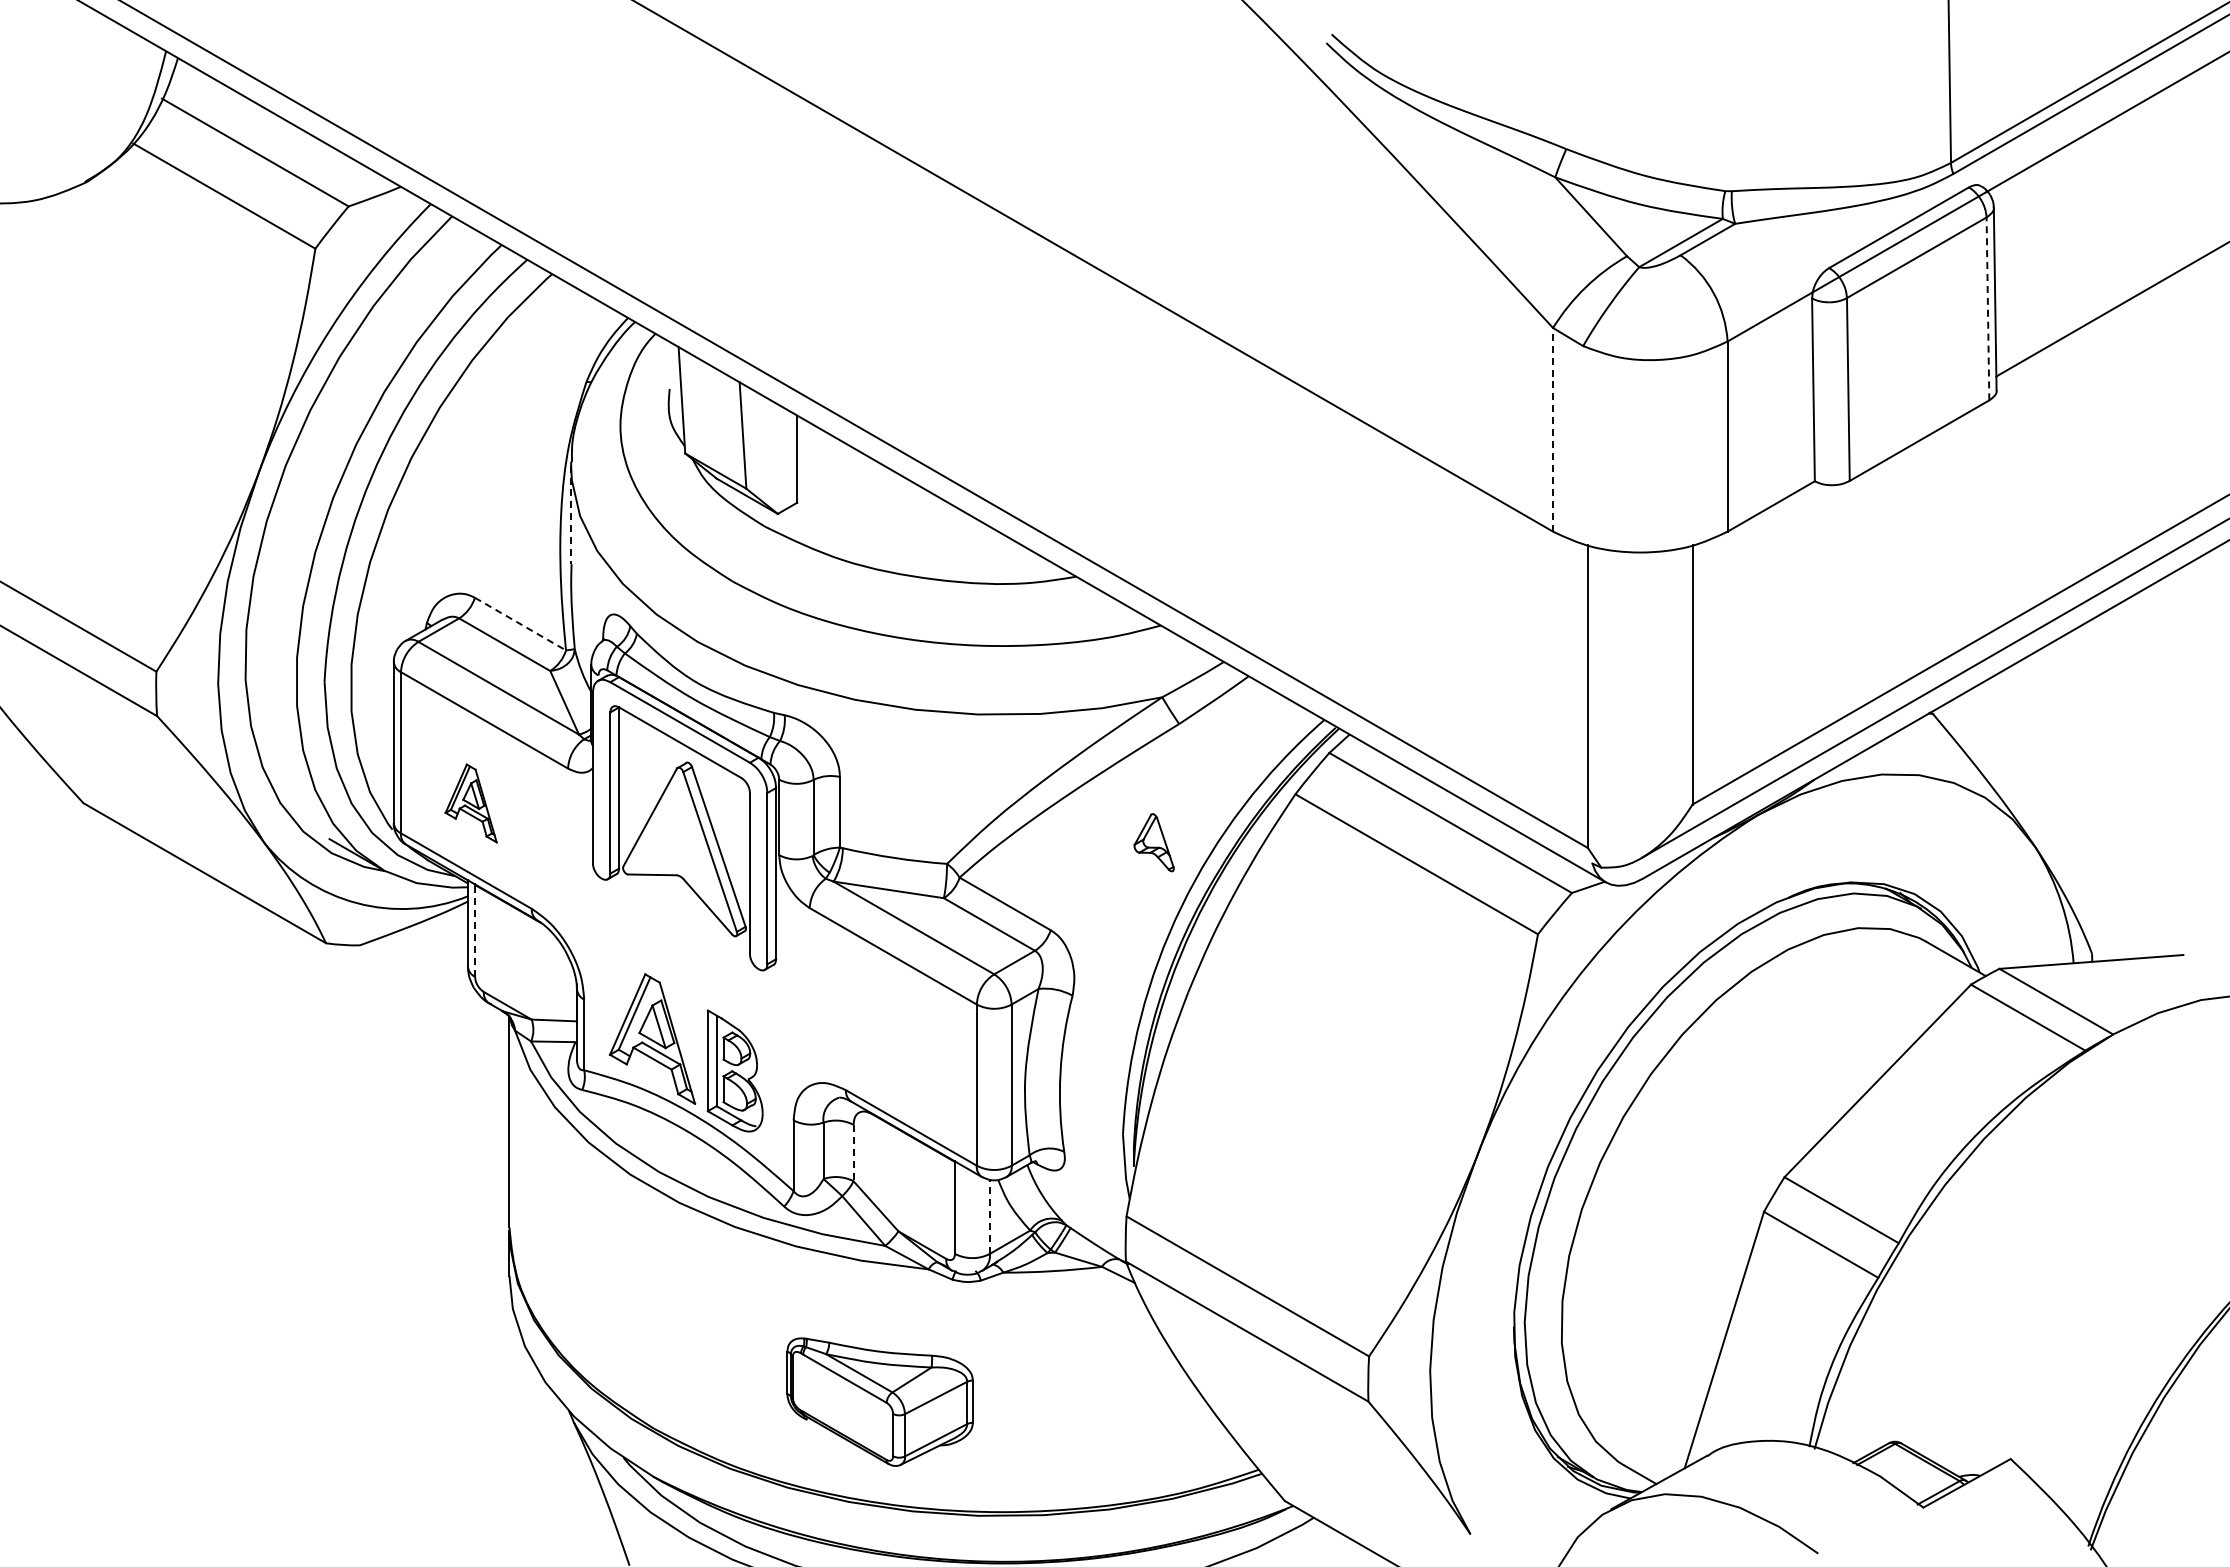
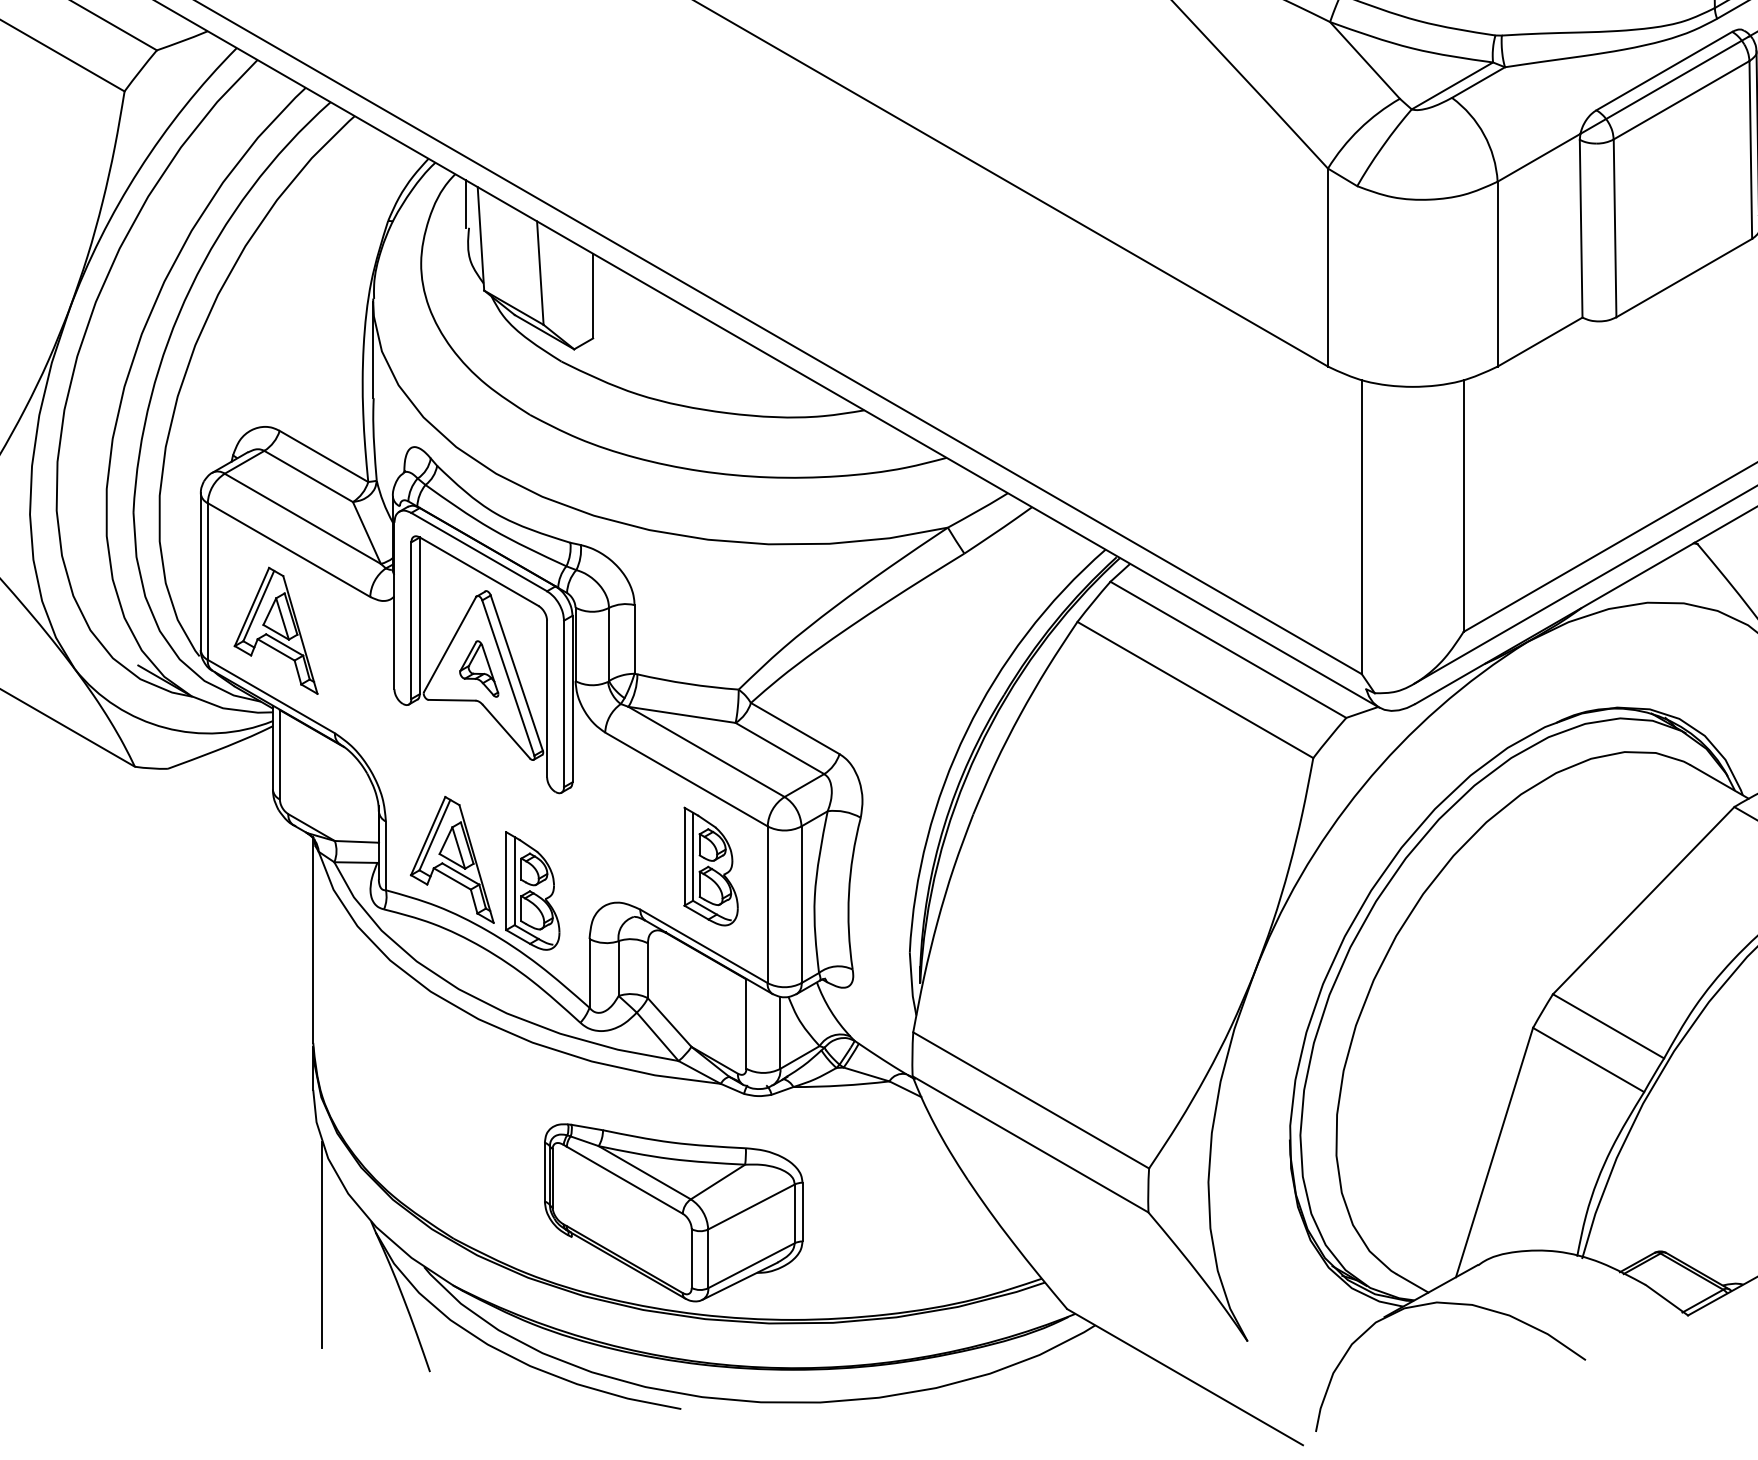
line: (1987, 308) -> (1750, 149), dashed -> solid
line: (666, 364) -> (465, 204), added
line: (1553, 429) -> (1328, 267), dashed -> solid
line: (571, 515) -> (373, 350), dashed -> solid
line: (520, 624) -> (323, 456), dashed -> solid
part: (470, 803) -> (275, 630), size x1.67
part: (1153, 842) -> (478, 668), moved
line: (475, 930) -> (280, 754), dashed -> solid
part: (918, 1045) -> (710, 866), added
line: (853, 1153) -> (647, 971), dashed -> solid
line: (989, 1216) -> (780, 1032), dashed -> solid
part: (879, 1402) -> (673, 1213), size x1.43
line: (518, 1435) -> (322, 1245), added

